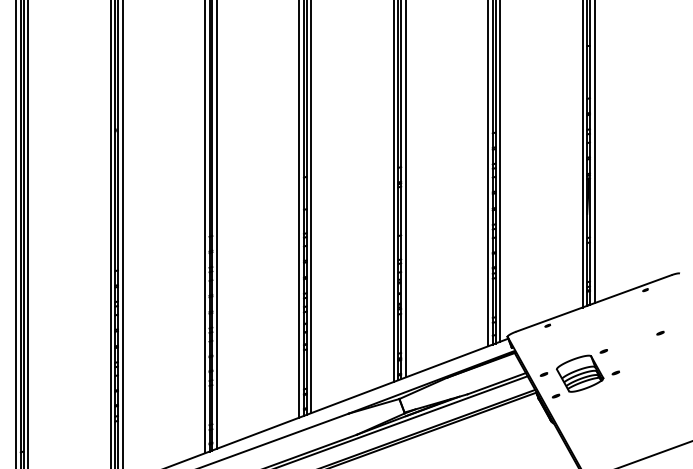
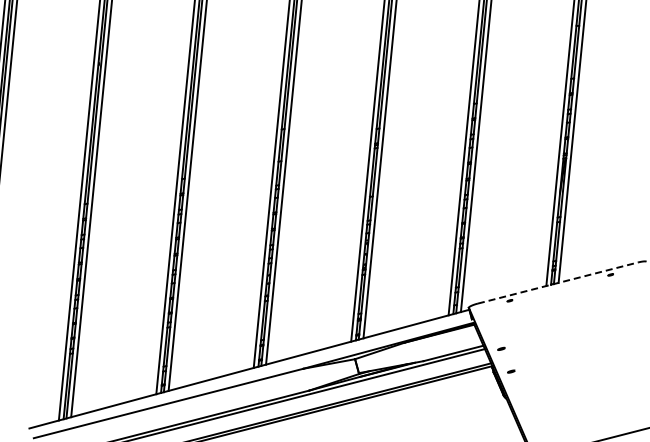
line: (593, 303) -> (557, 283), solid -> dashed
part: (660, 332) -> (621, 318), removed
part: (587, 370) -> (545, 349), removed

